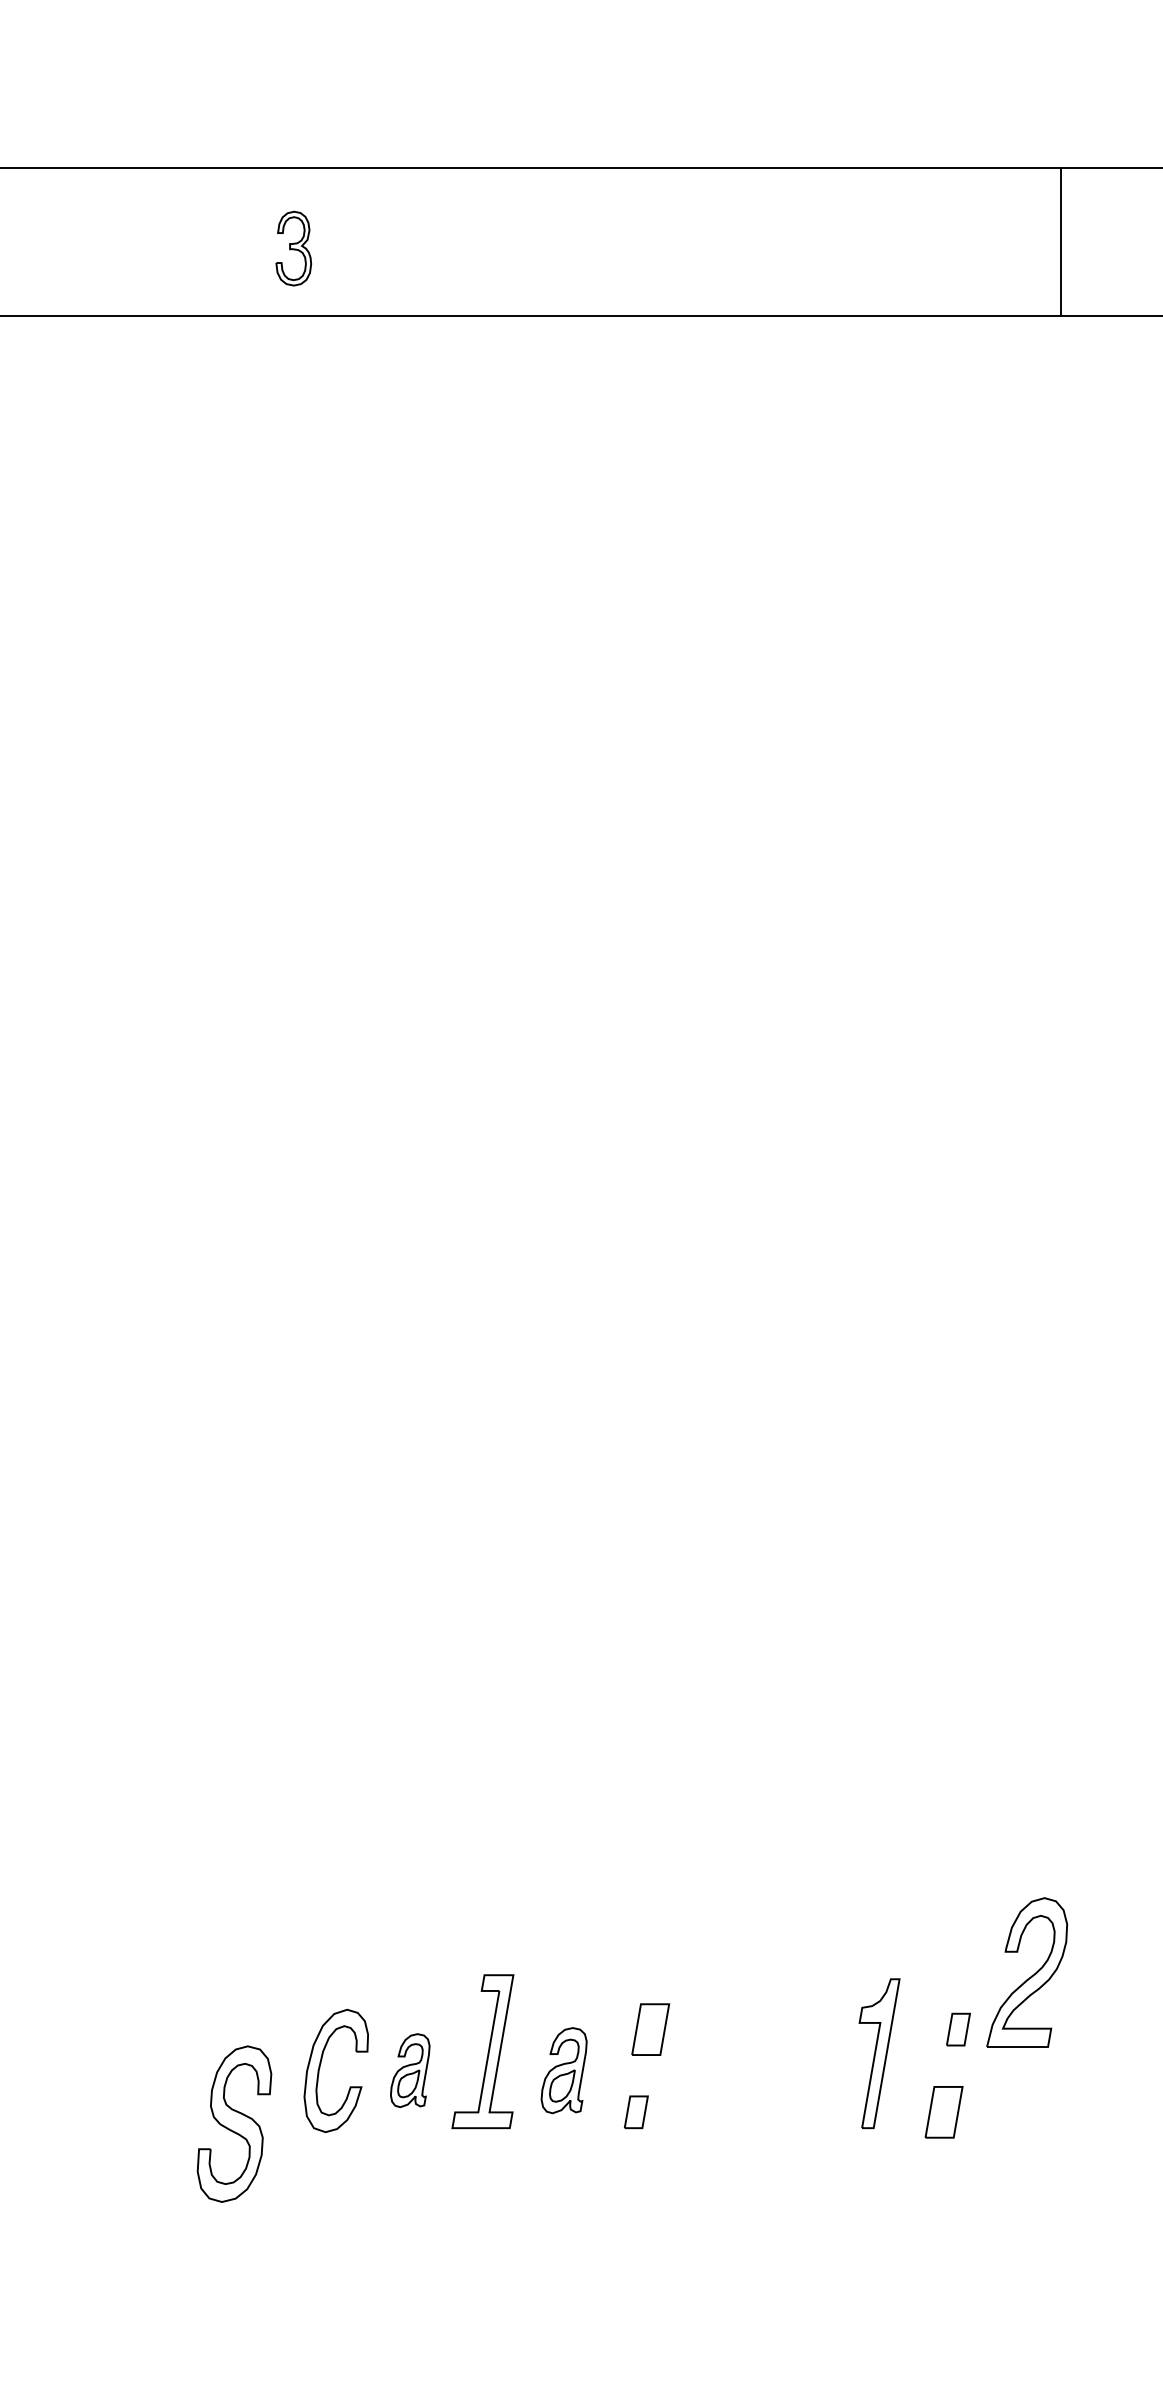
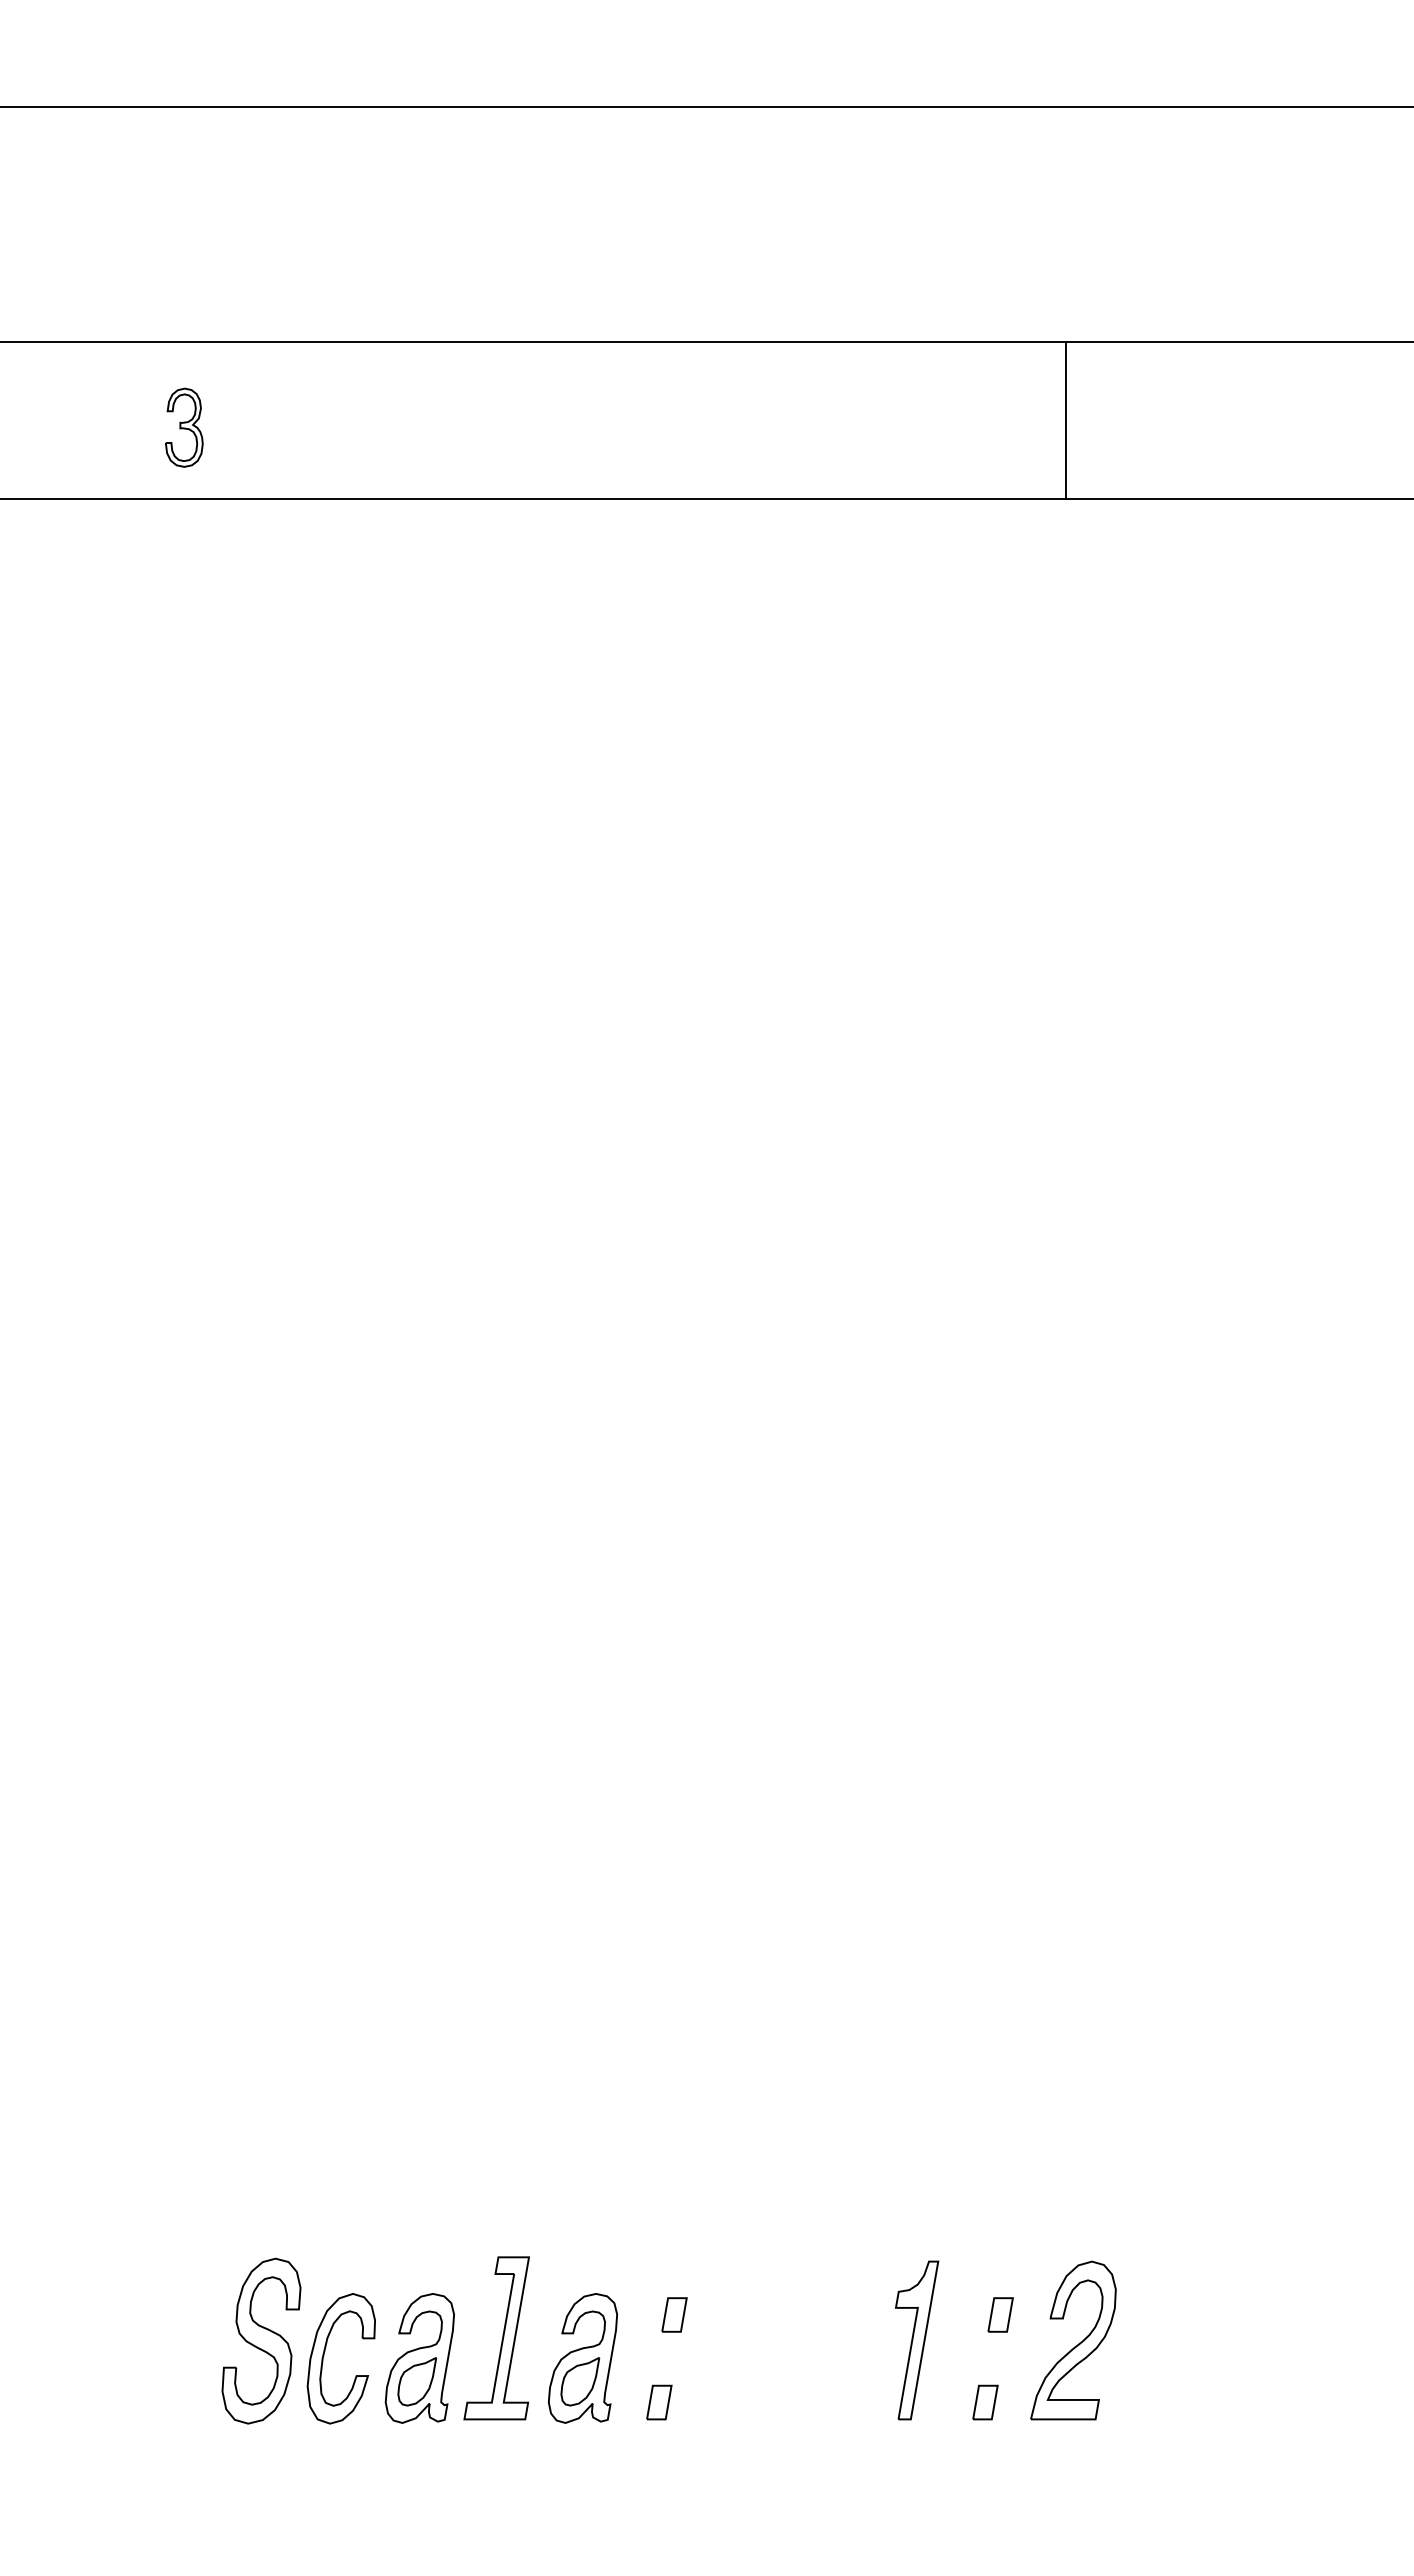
line: (1060, 241) -> (1065, 420), moved
part: (293, 248) -> (184, 427), moved
part: (1027, 1972) -> (1073, 2340), moved
part: (650, 2029) -> (674, 2314), size x0.62
part: (410, 2070) -> (419, 2358), size x1.67
part: (563, 2070) -> (582, 2358), size x1.43
part: (944, 2112) -> (985, 2402), size x0.62
part: (234, 2123) -> (261, 2340), moved

